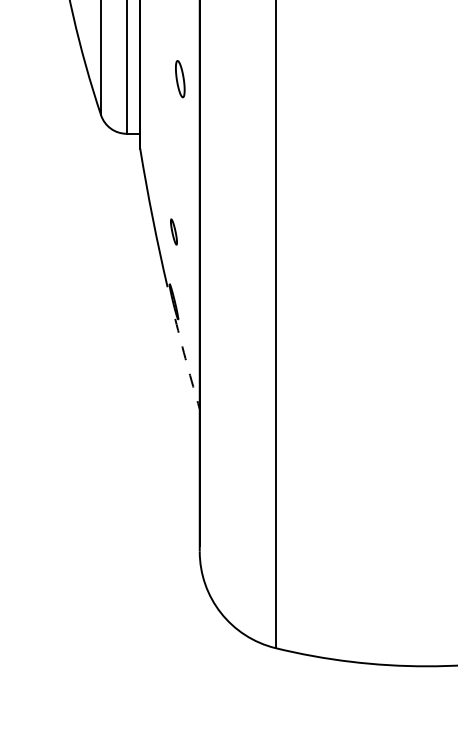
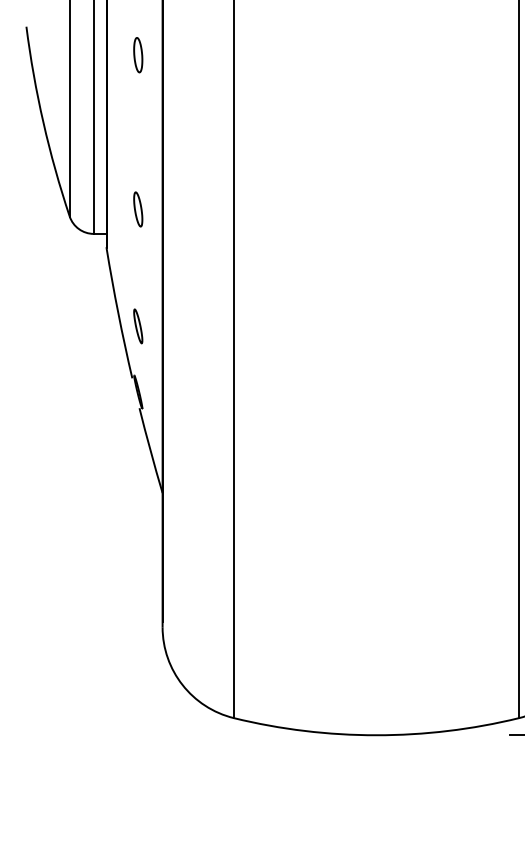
part: (180, 79) -> (138, 209), moved
part: (174, 232) -> (138, 326), size x1.43
arc: (186, 363) -> (150, 450), dashed -> solid

